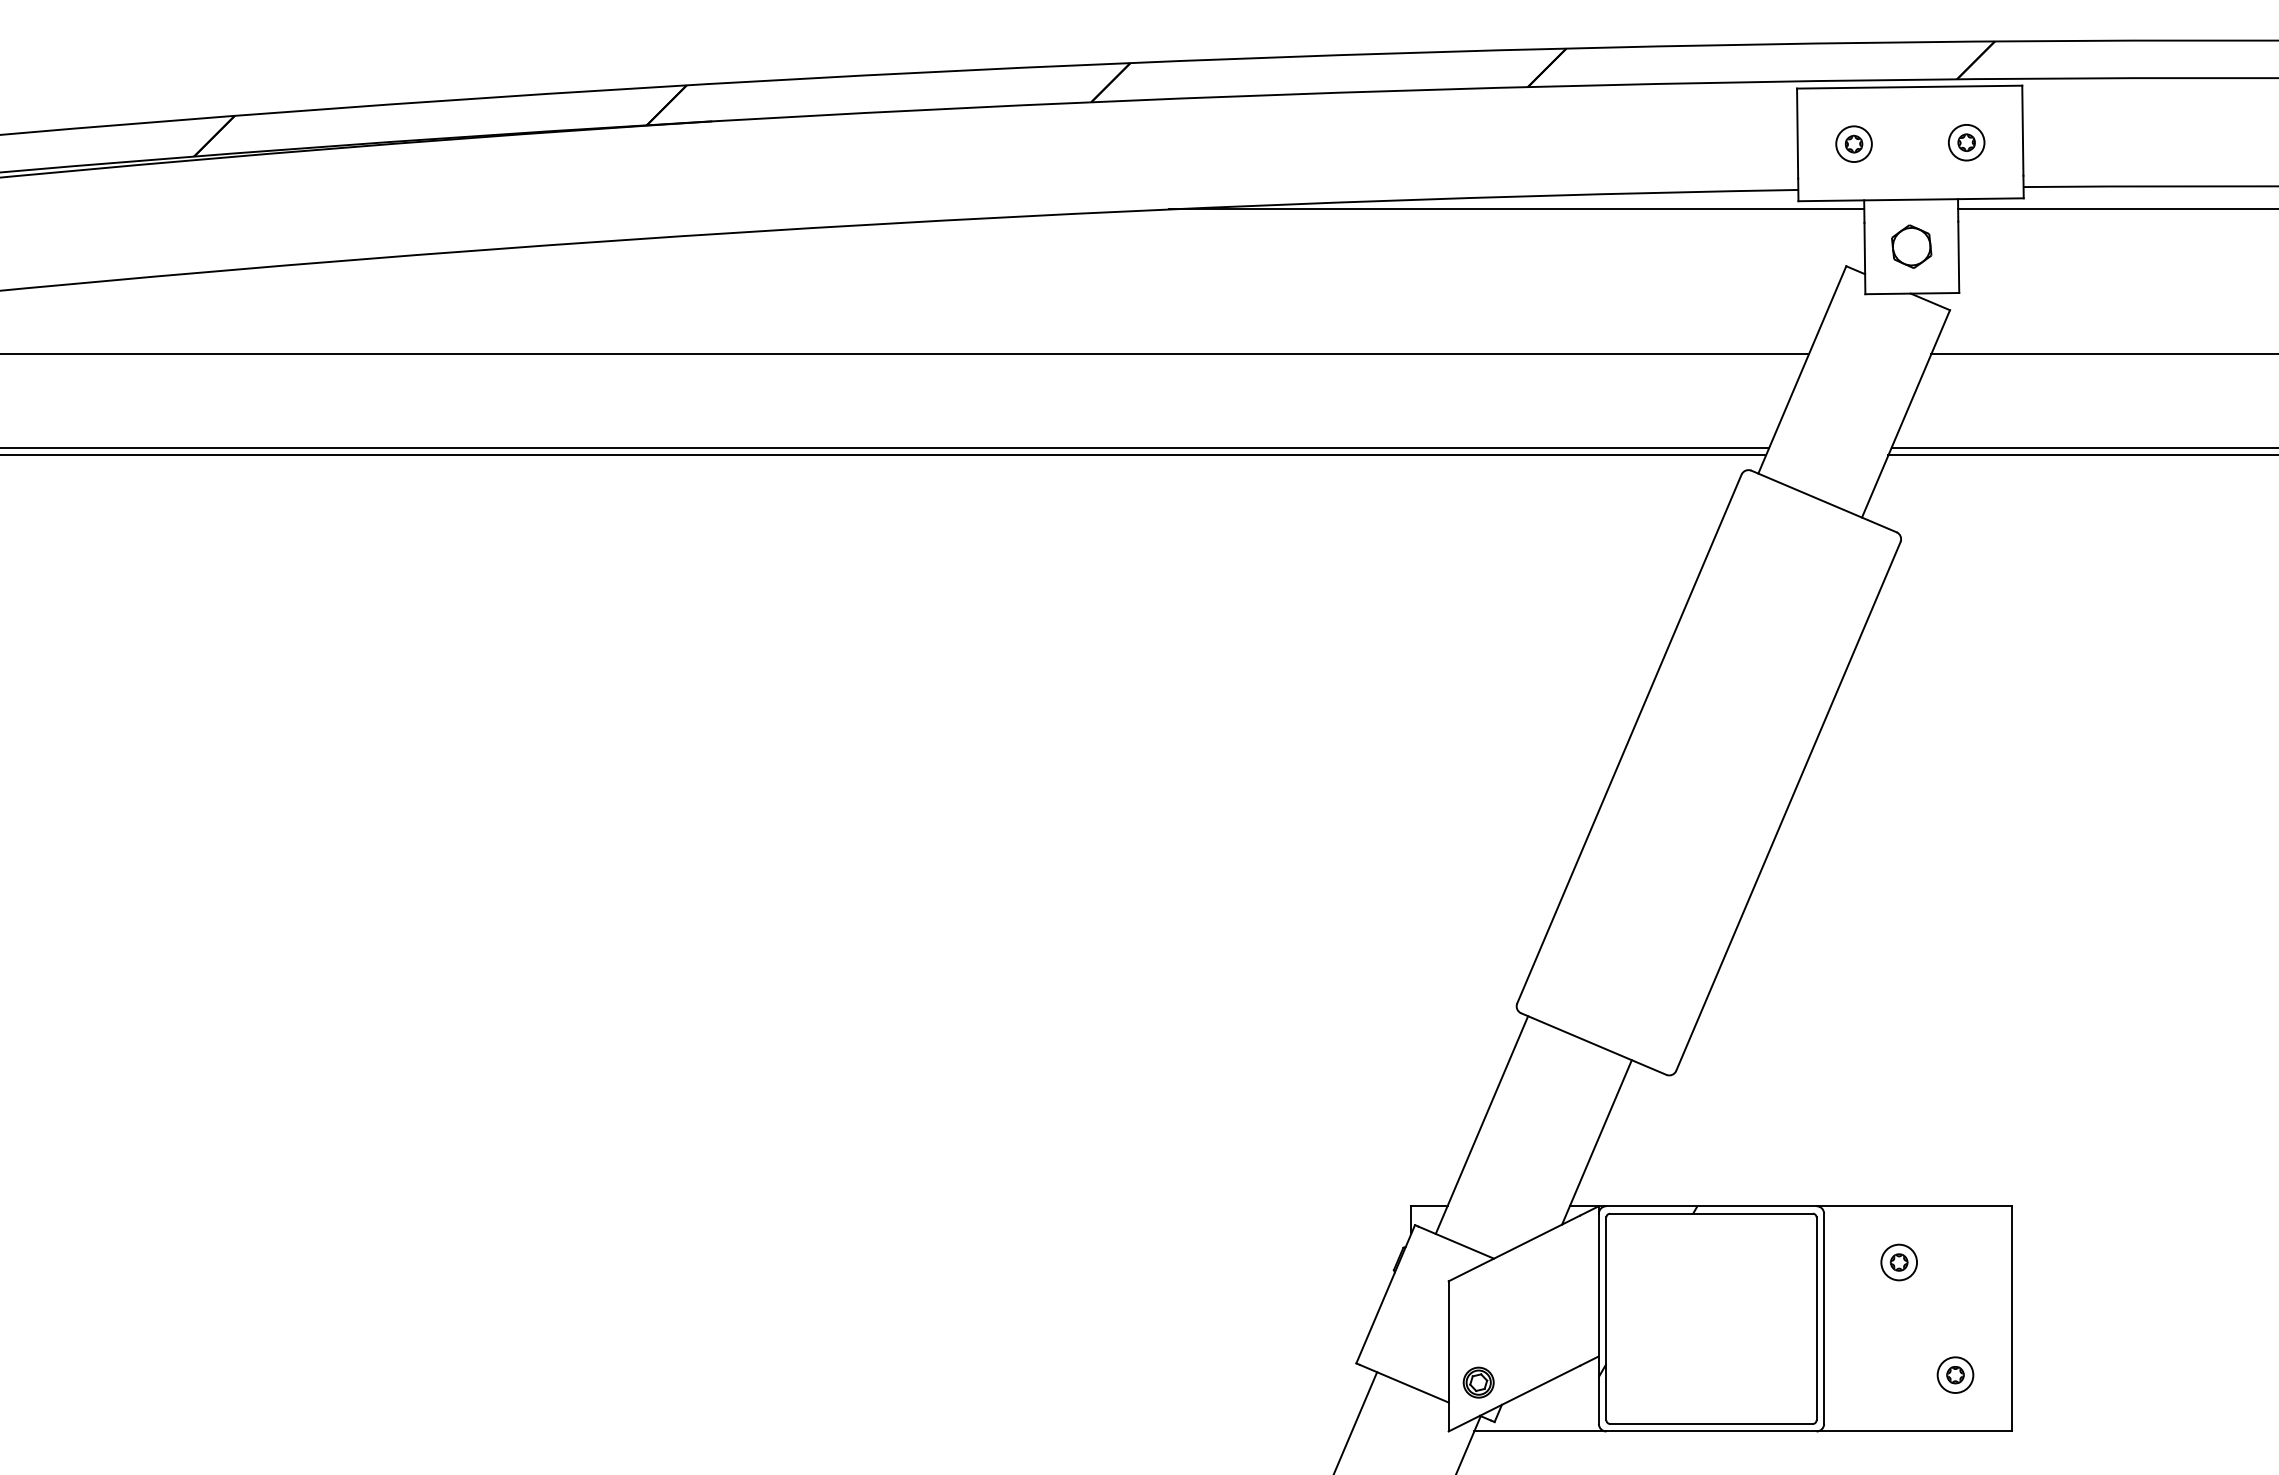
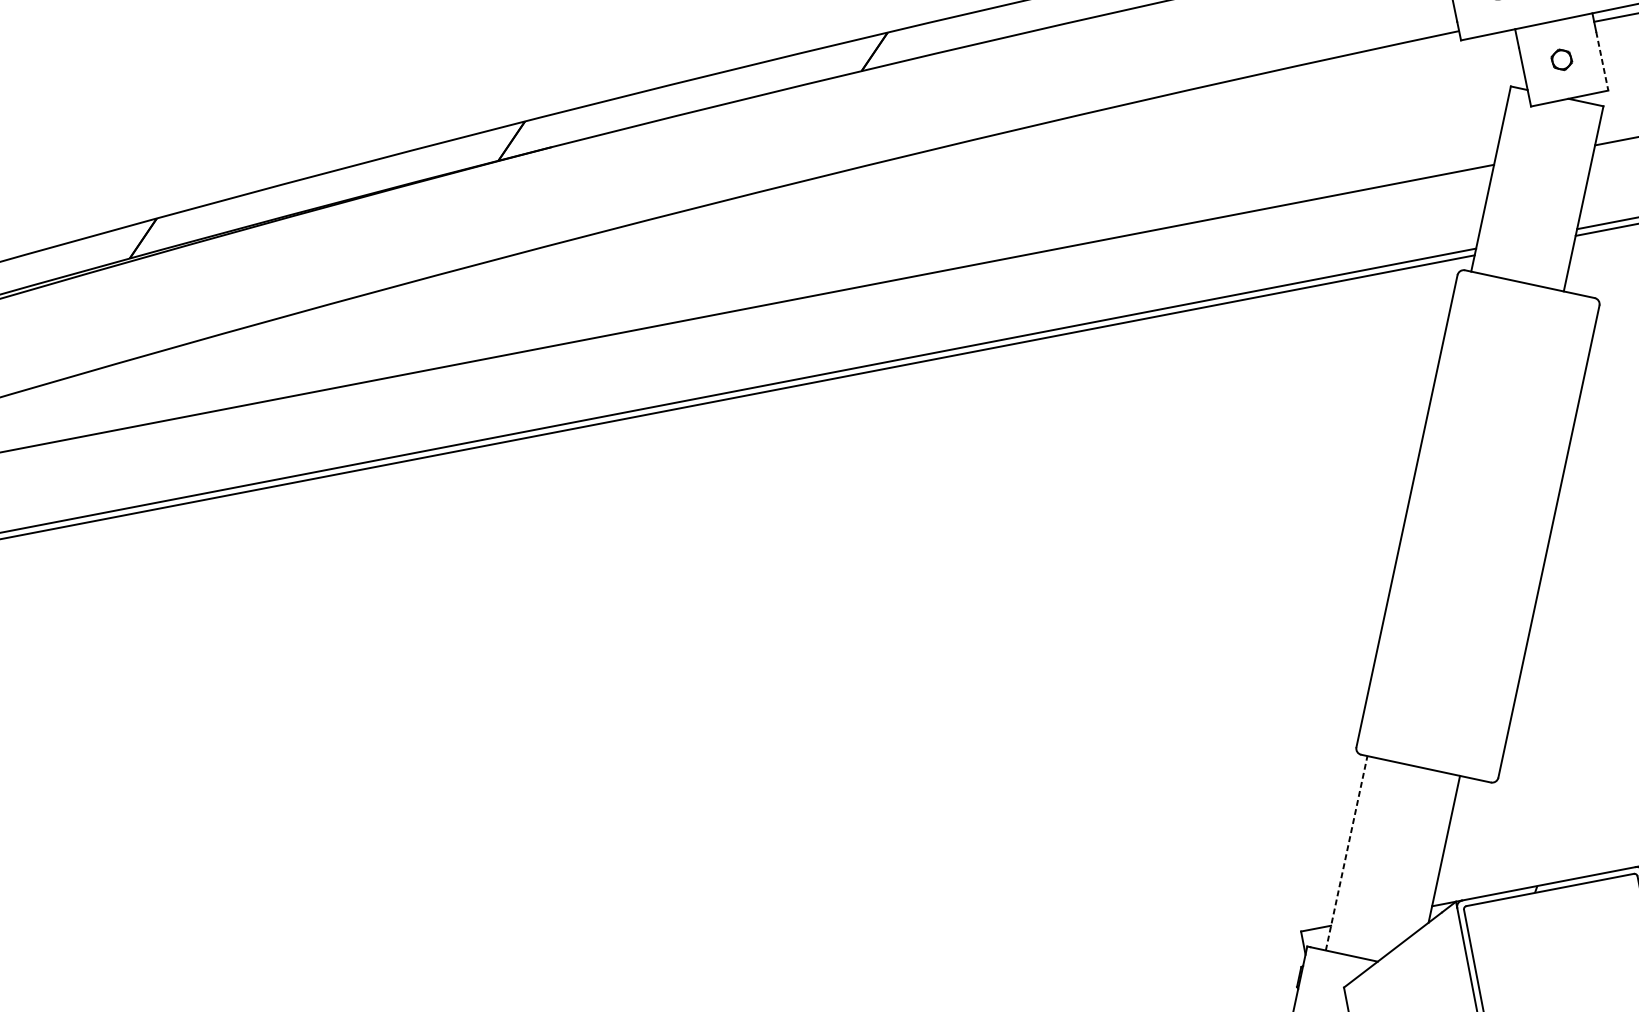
line: (1516, 209) -> (1229, 92), removed
part: (1911, 246) -> (1561, 59), size x0.6
line: (1958, 257) -> (1602, 61), solid -> dashed
line: (1482, 1124) -> (1347, 852), solid -> dashed

